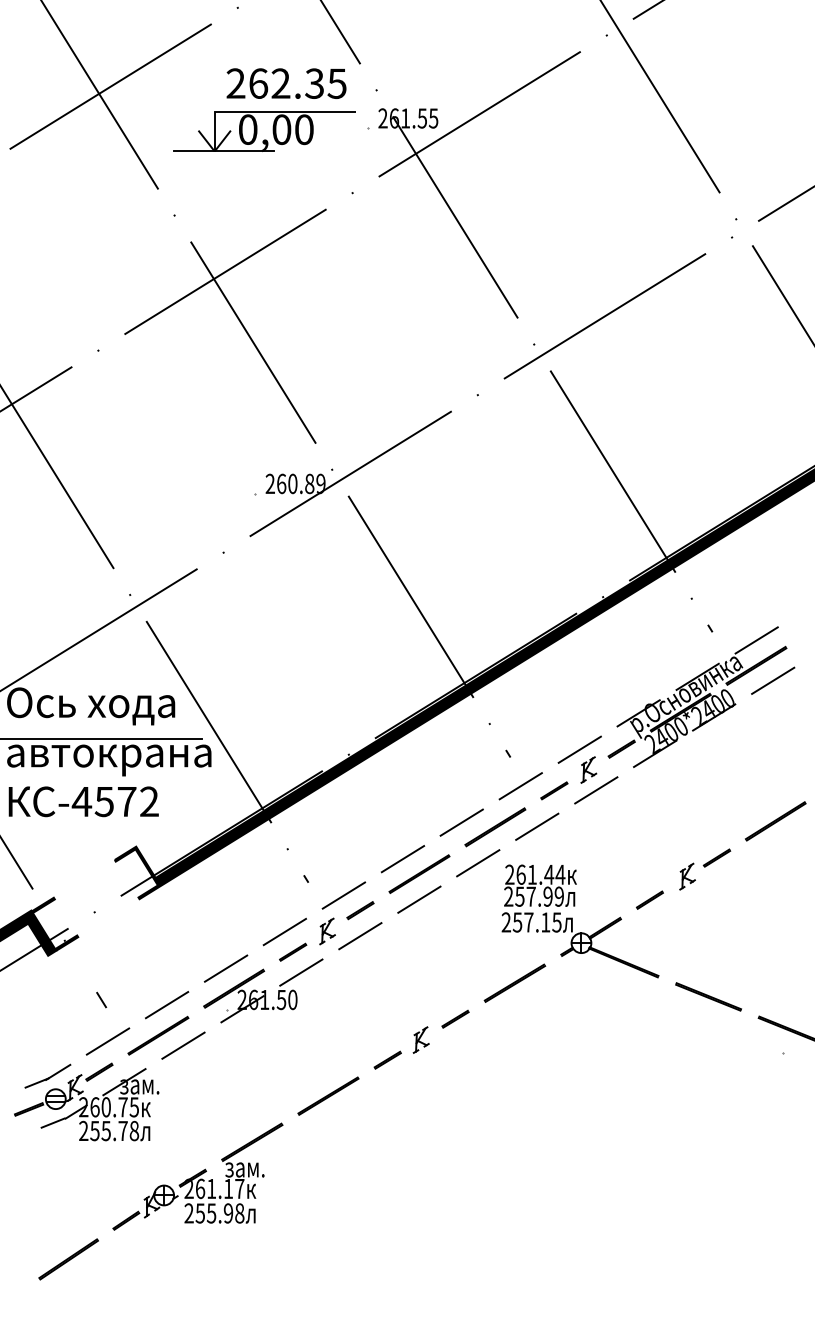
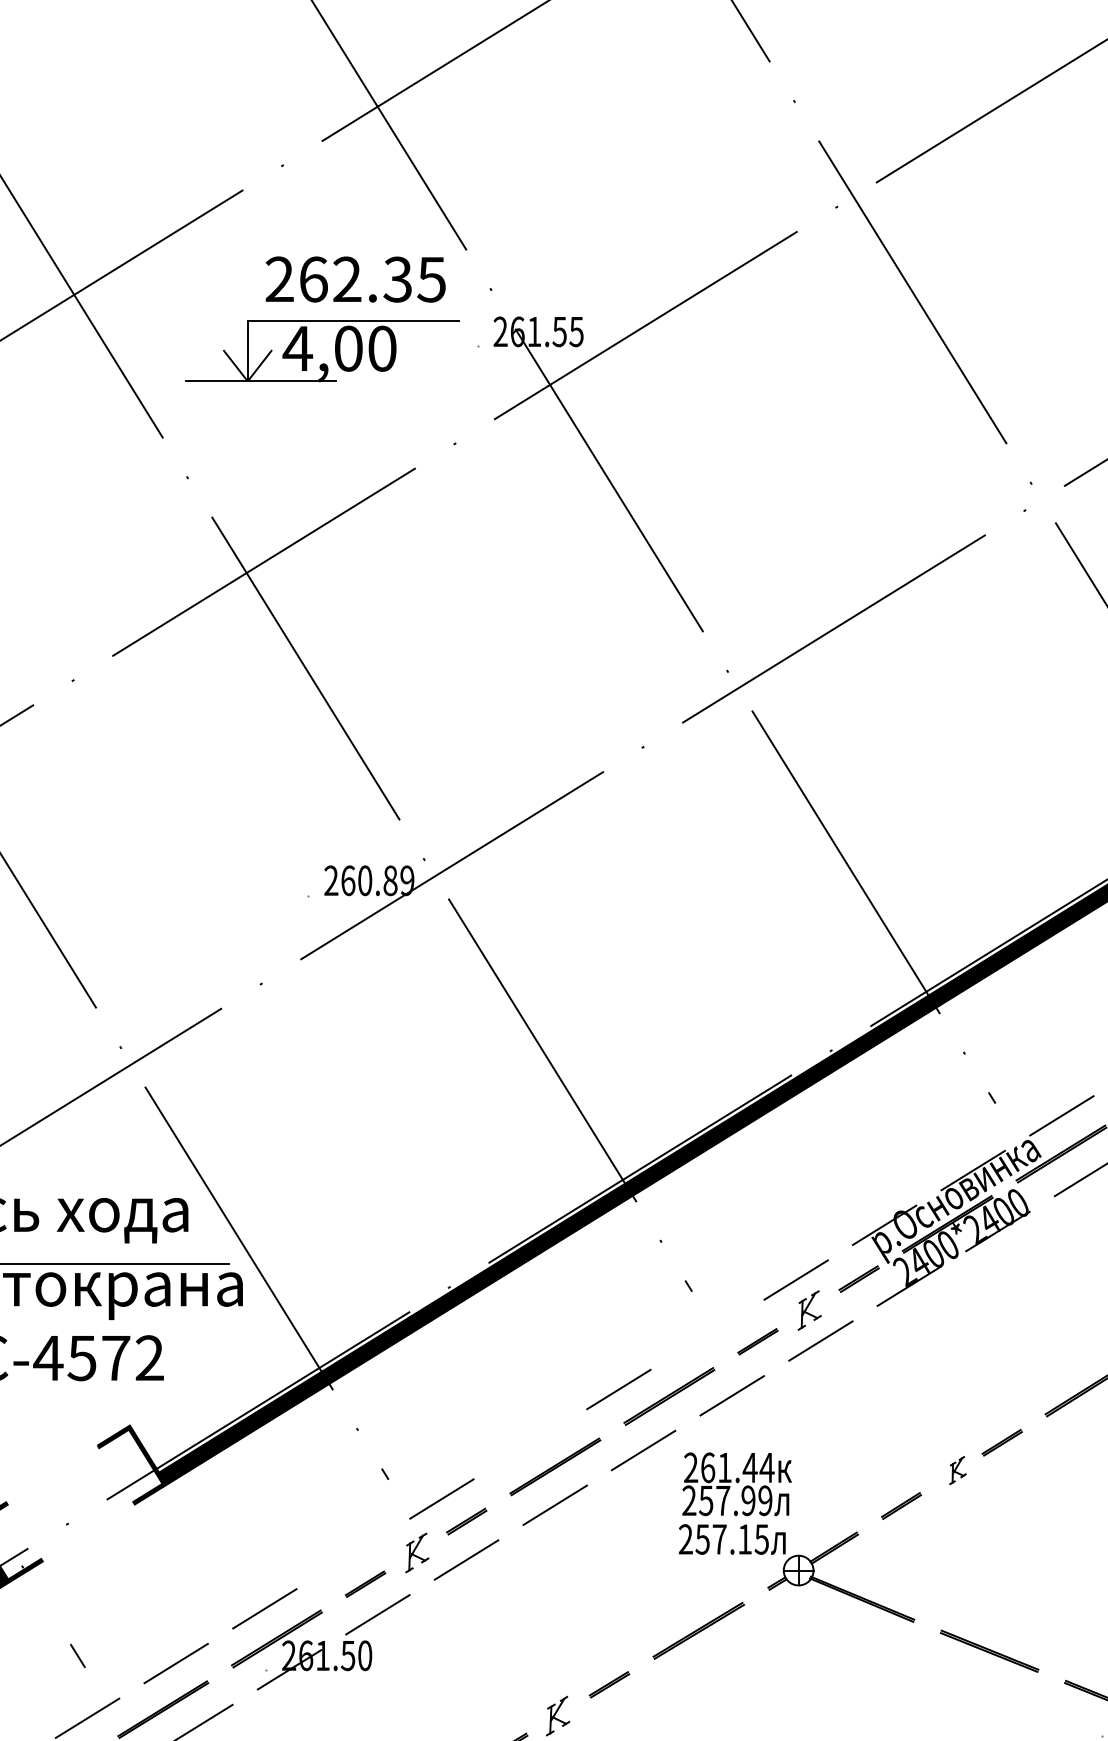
text: (247, 129) -> (297, 348), 0,00 -> 4,00
line: (520, 786) -> (707, 1335), removed
line: (402, 859) -> (529, 1444), removed
part: (687, 876) -> (957, 1470), size x0.7
line: (284, 931) -> (352, 1553), removed

